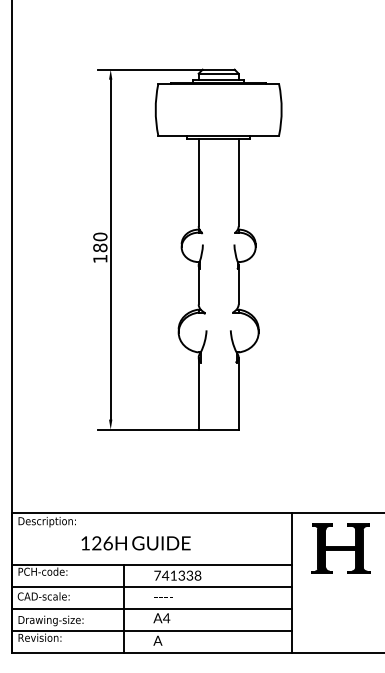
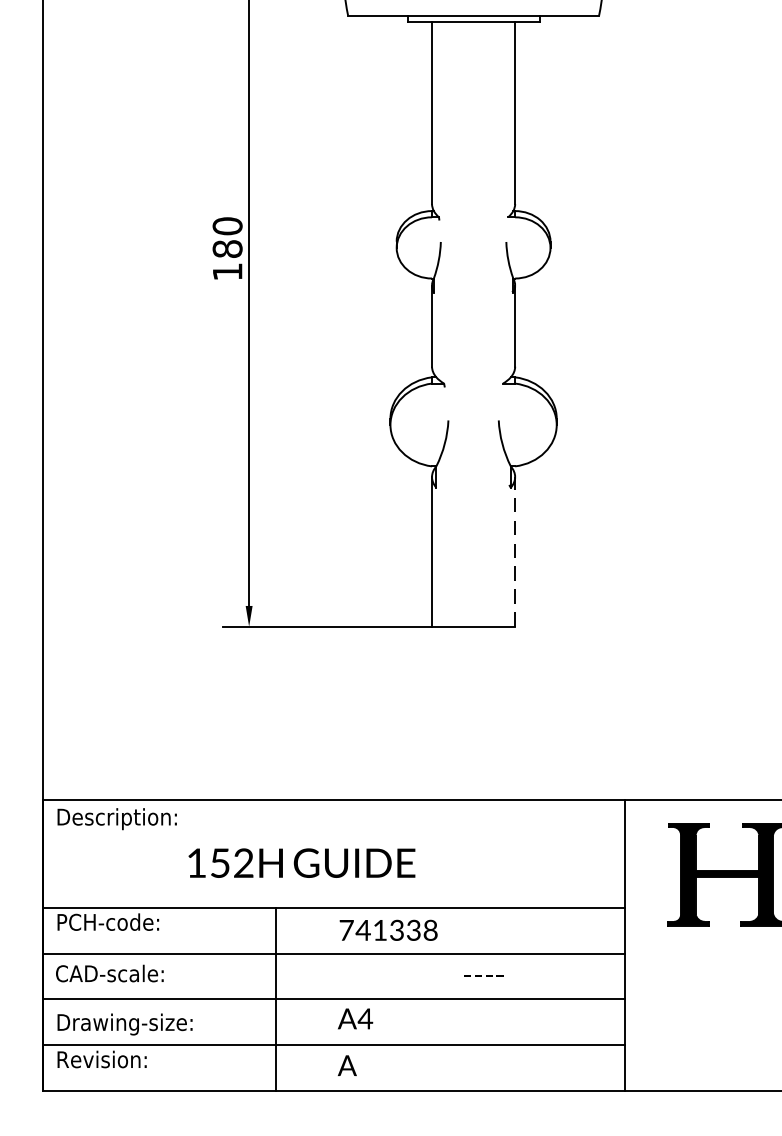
line: (238, 393) -> (514, 551), solid -> dashed
text: (102, 543) -> (232, 863), 126H -> 152H
text: (163, 597) -> (483, 975), moved

